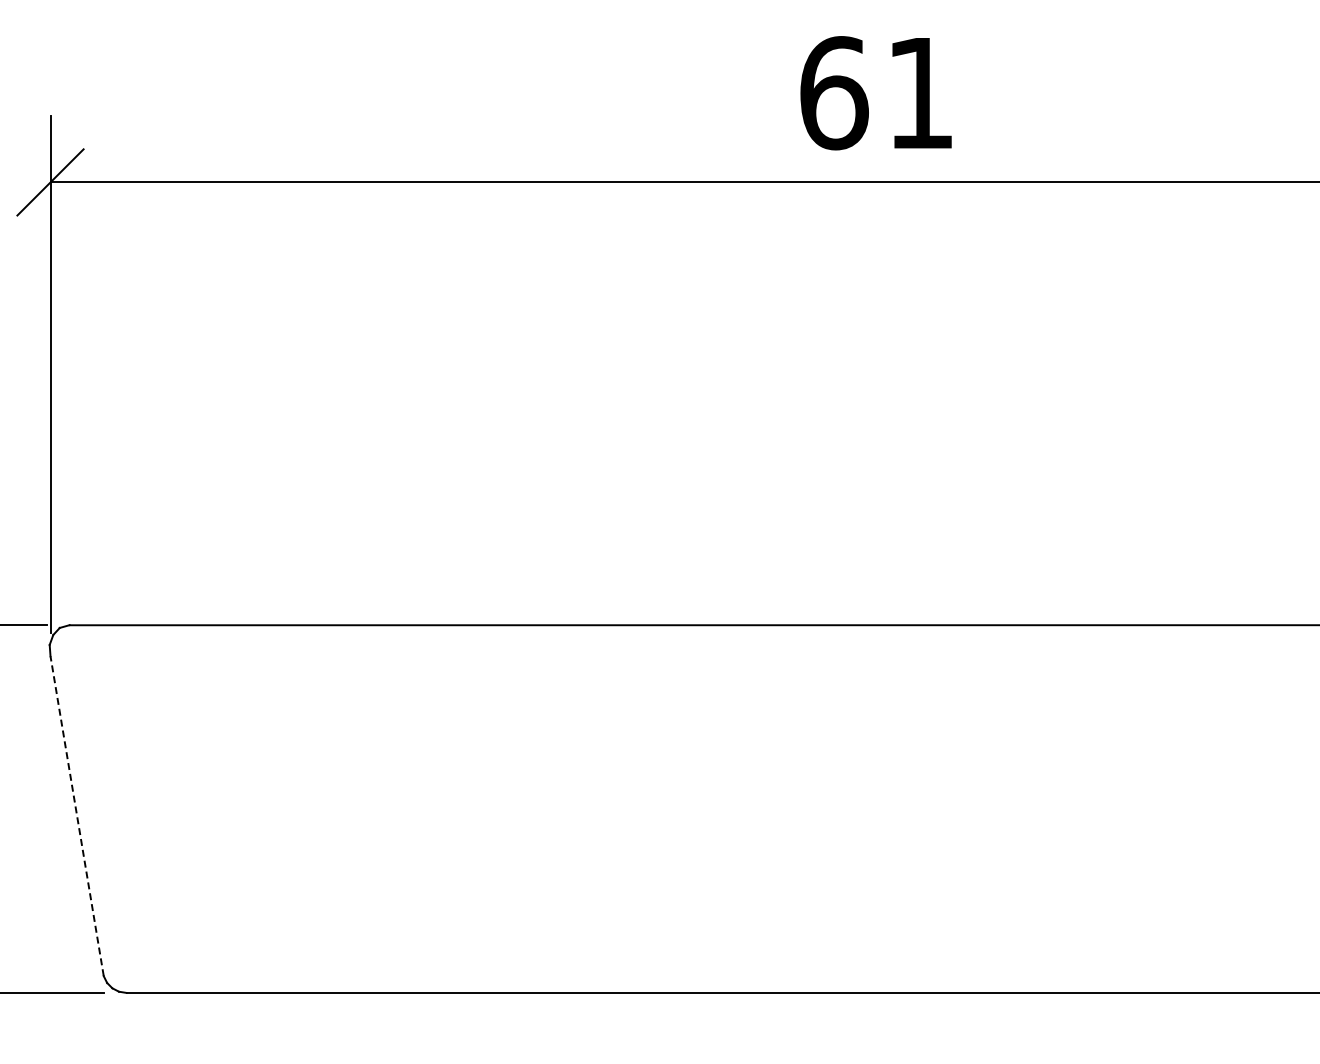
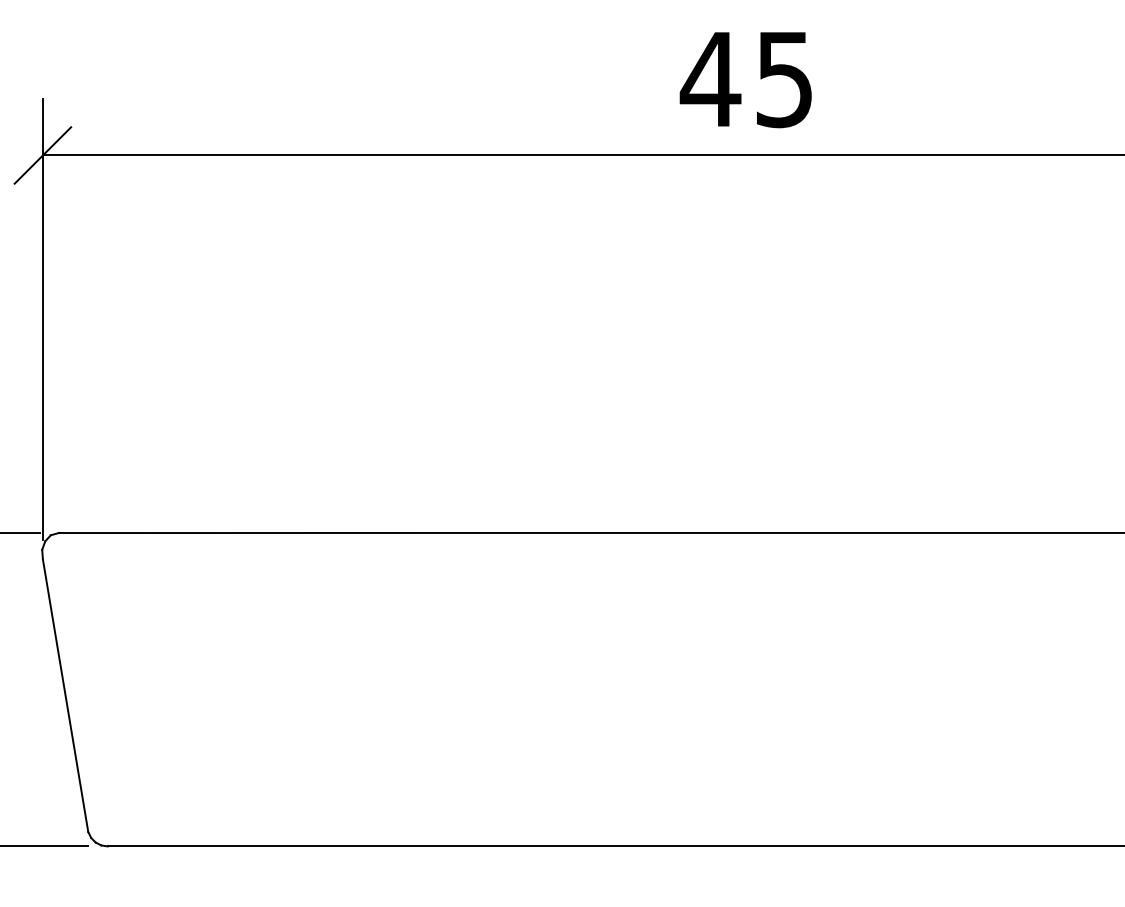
text: (874, 93) -> (745, 79), 61 -> 45
line: (77, 815) -> (65, 695), dashed -> solid

